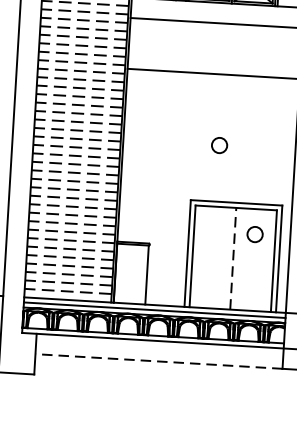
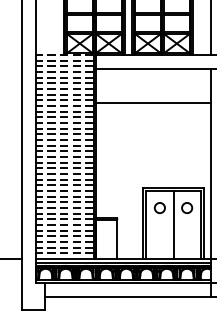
circle: (219, 144) -> (159, 207), moved
line: (233, 257) -> (173, 224), dashed -> solid
line: (159, 361) -> (128, 296), dashed -> solid

